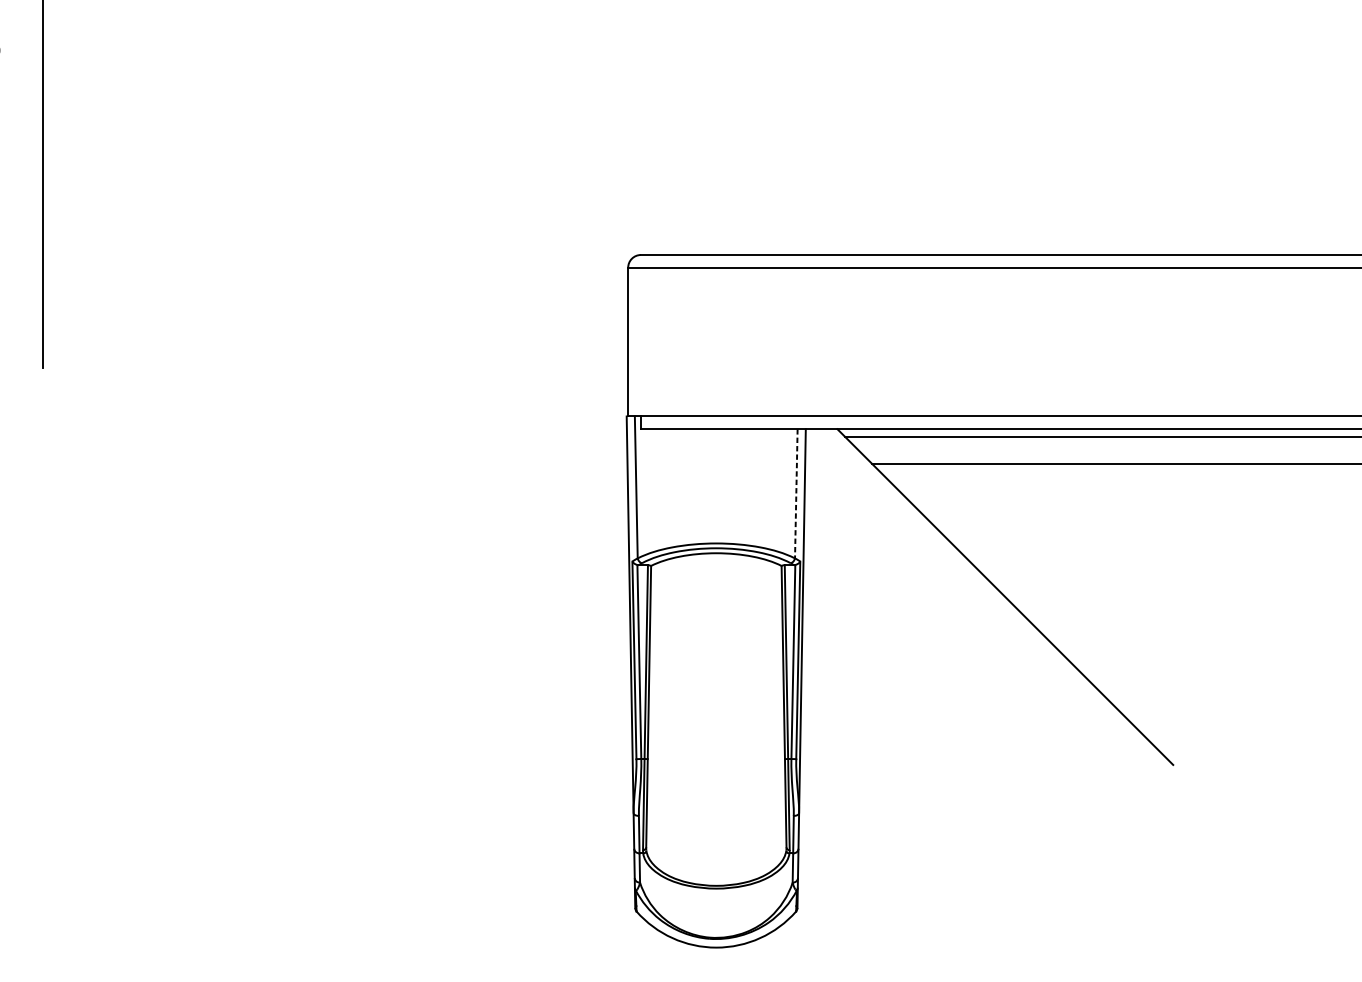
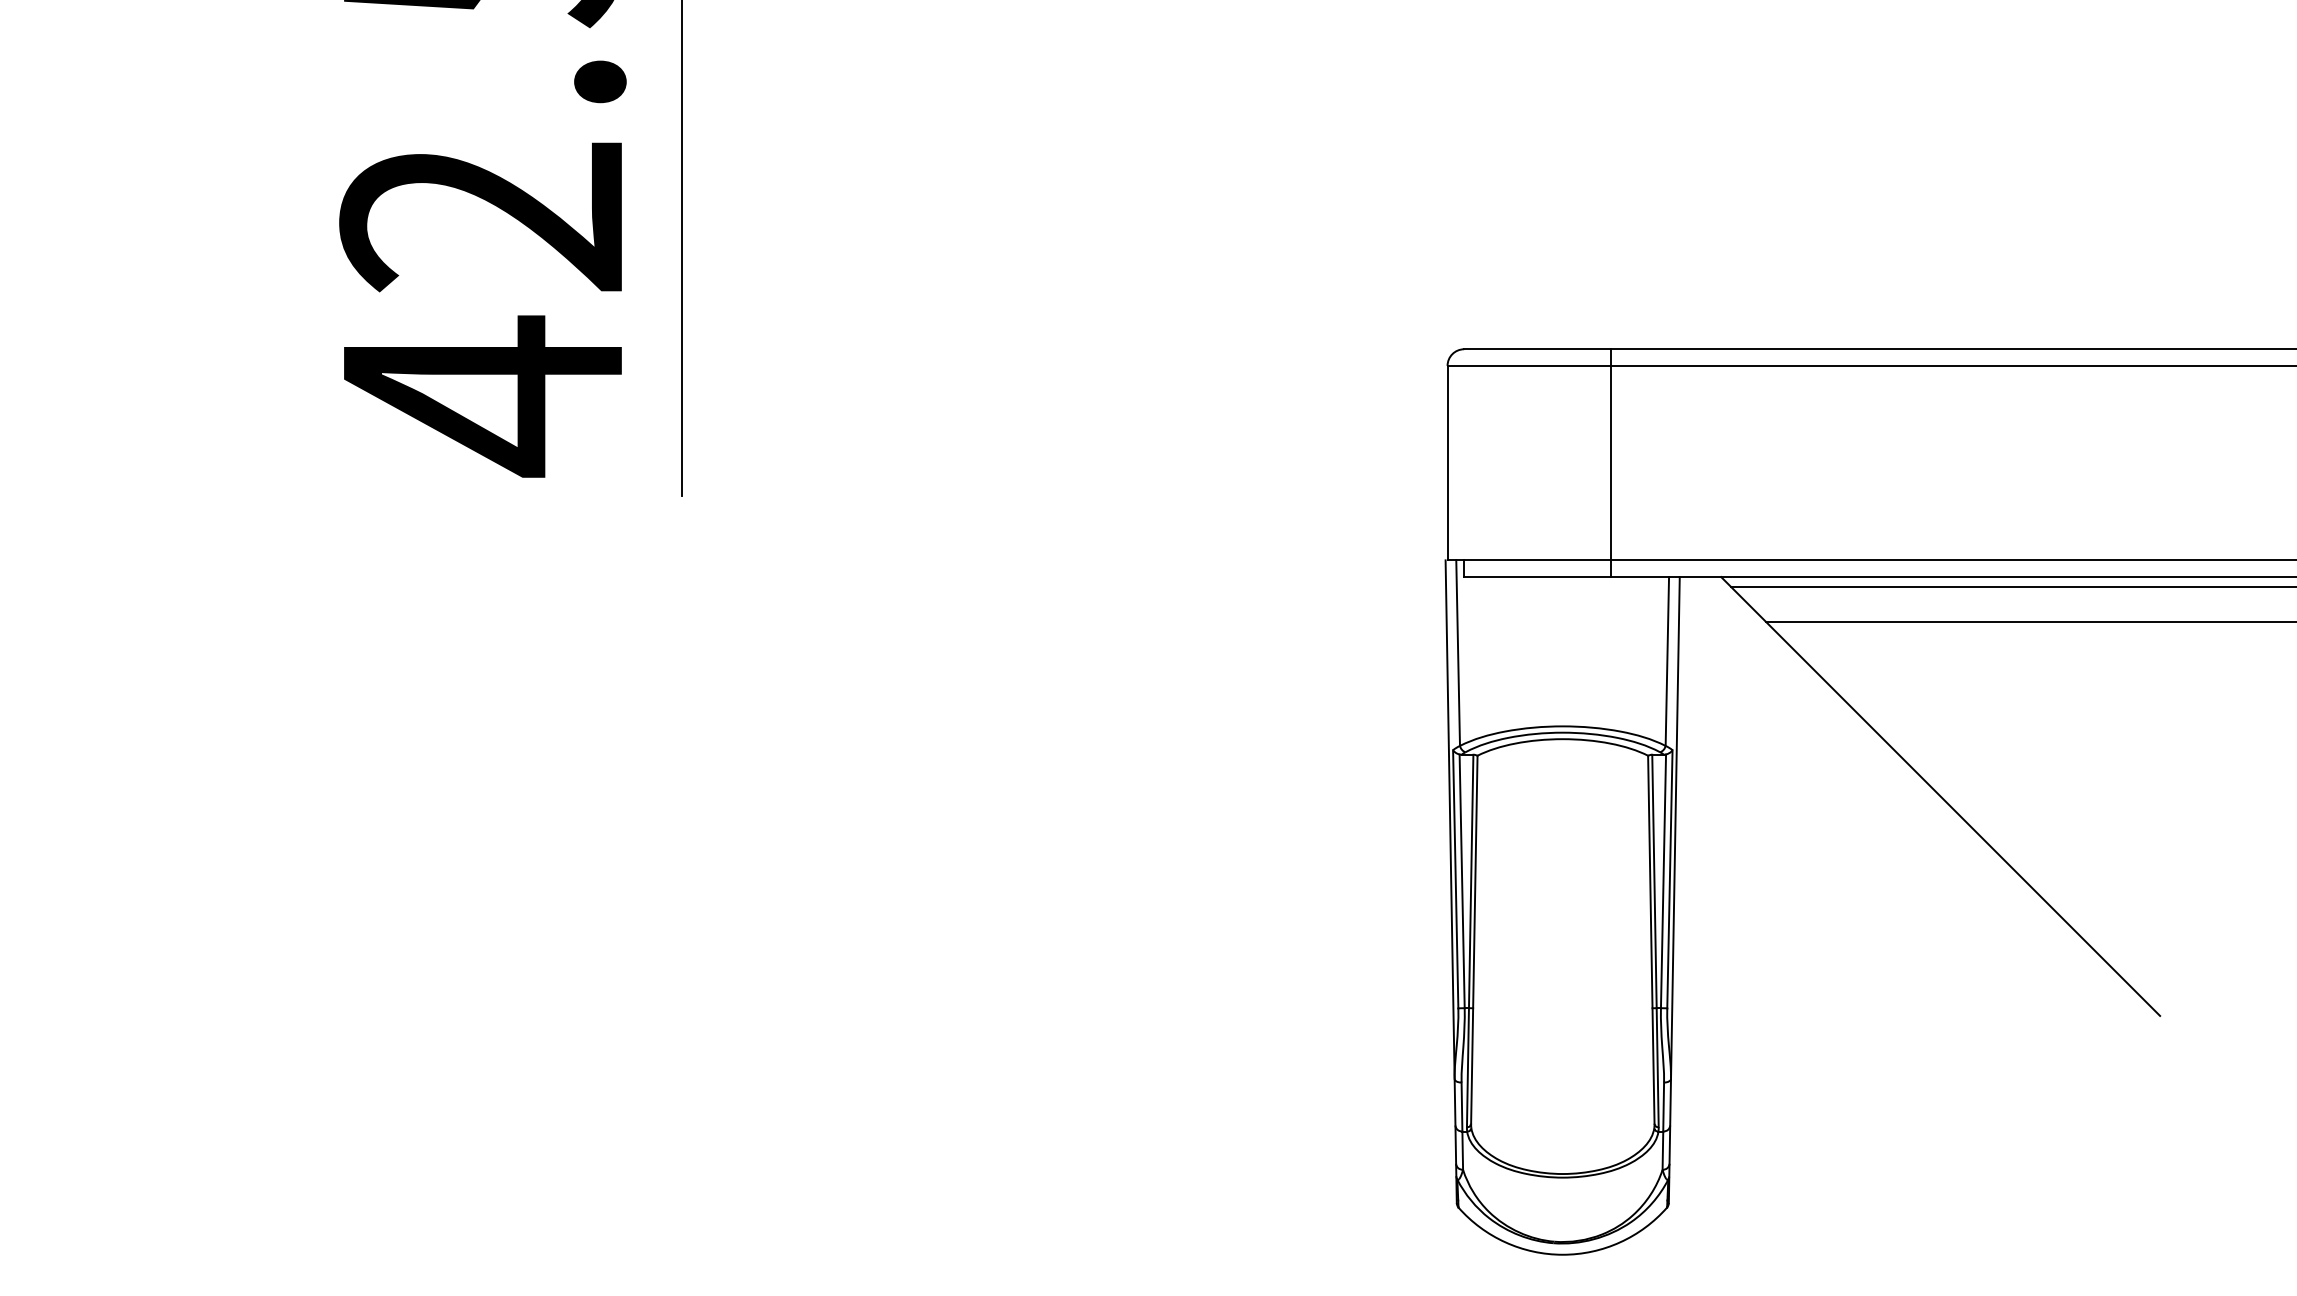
line: (753, 342) -> (1611, 463), added
line: (796, 493) -> (1667, 661), dashed -> solid

